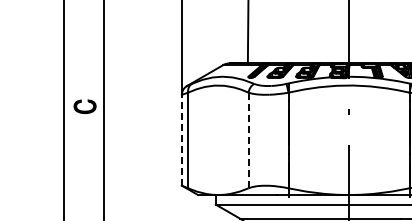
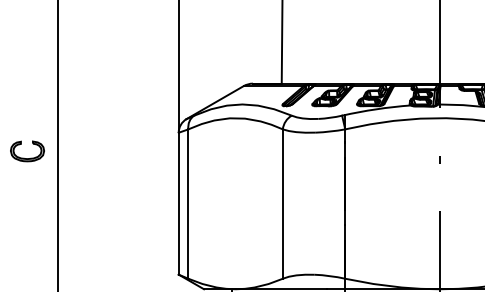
line: (181, 139) -> (178, 202), dashed -> solid
line: (248, 140) -> (282, 204), dashed -> solid

